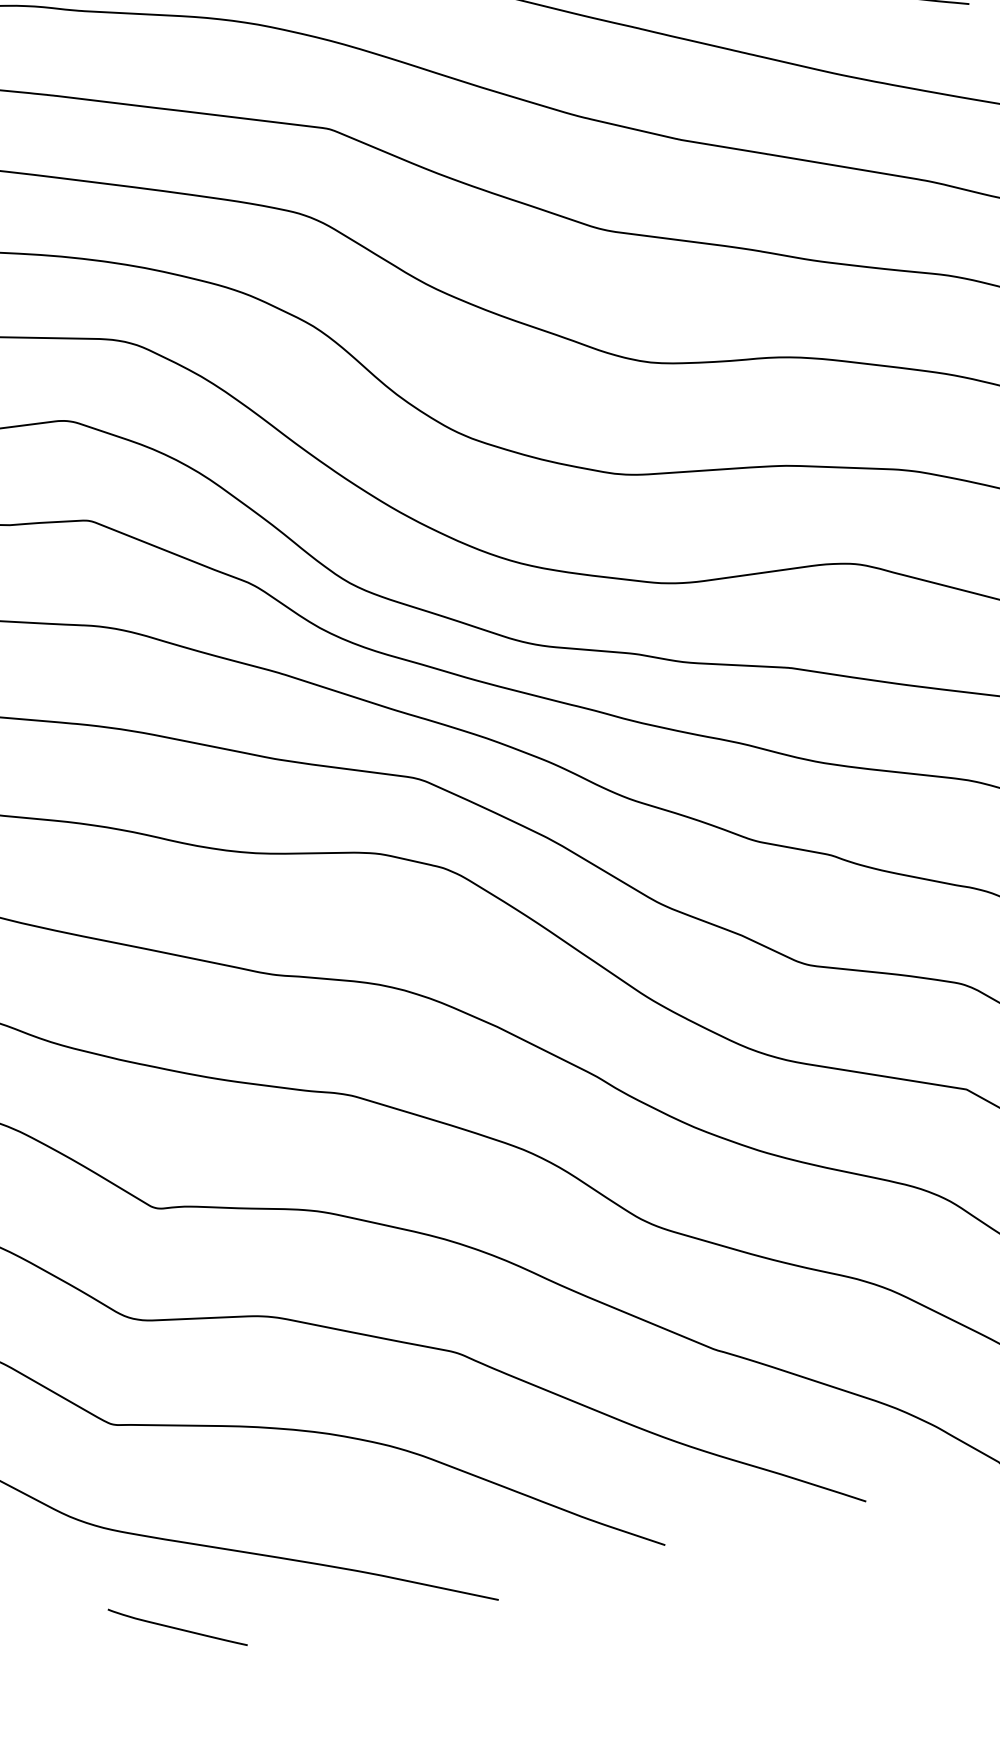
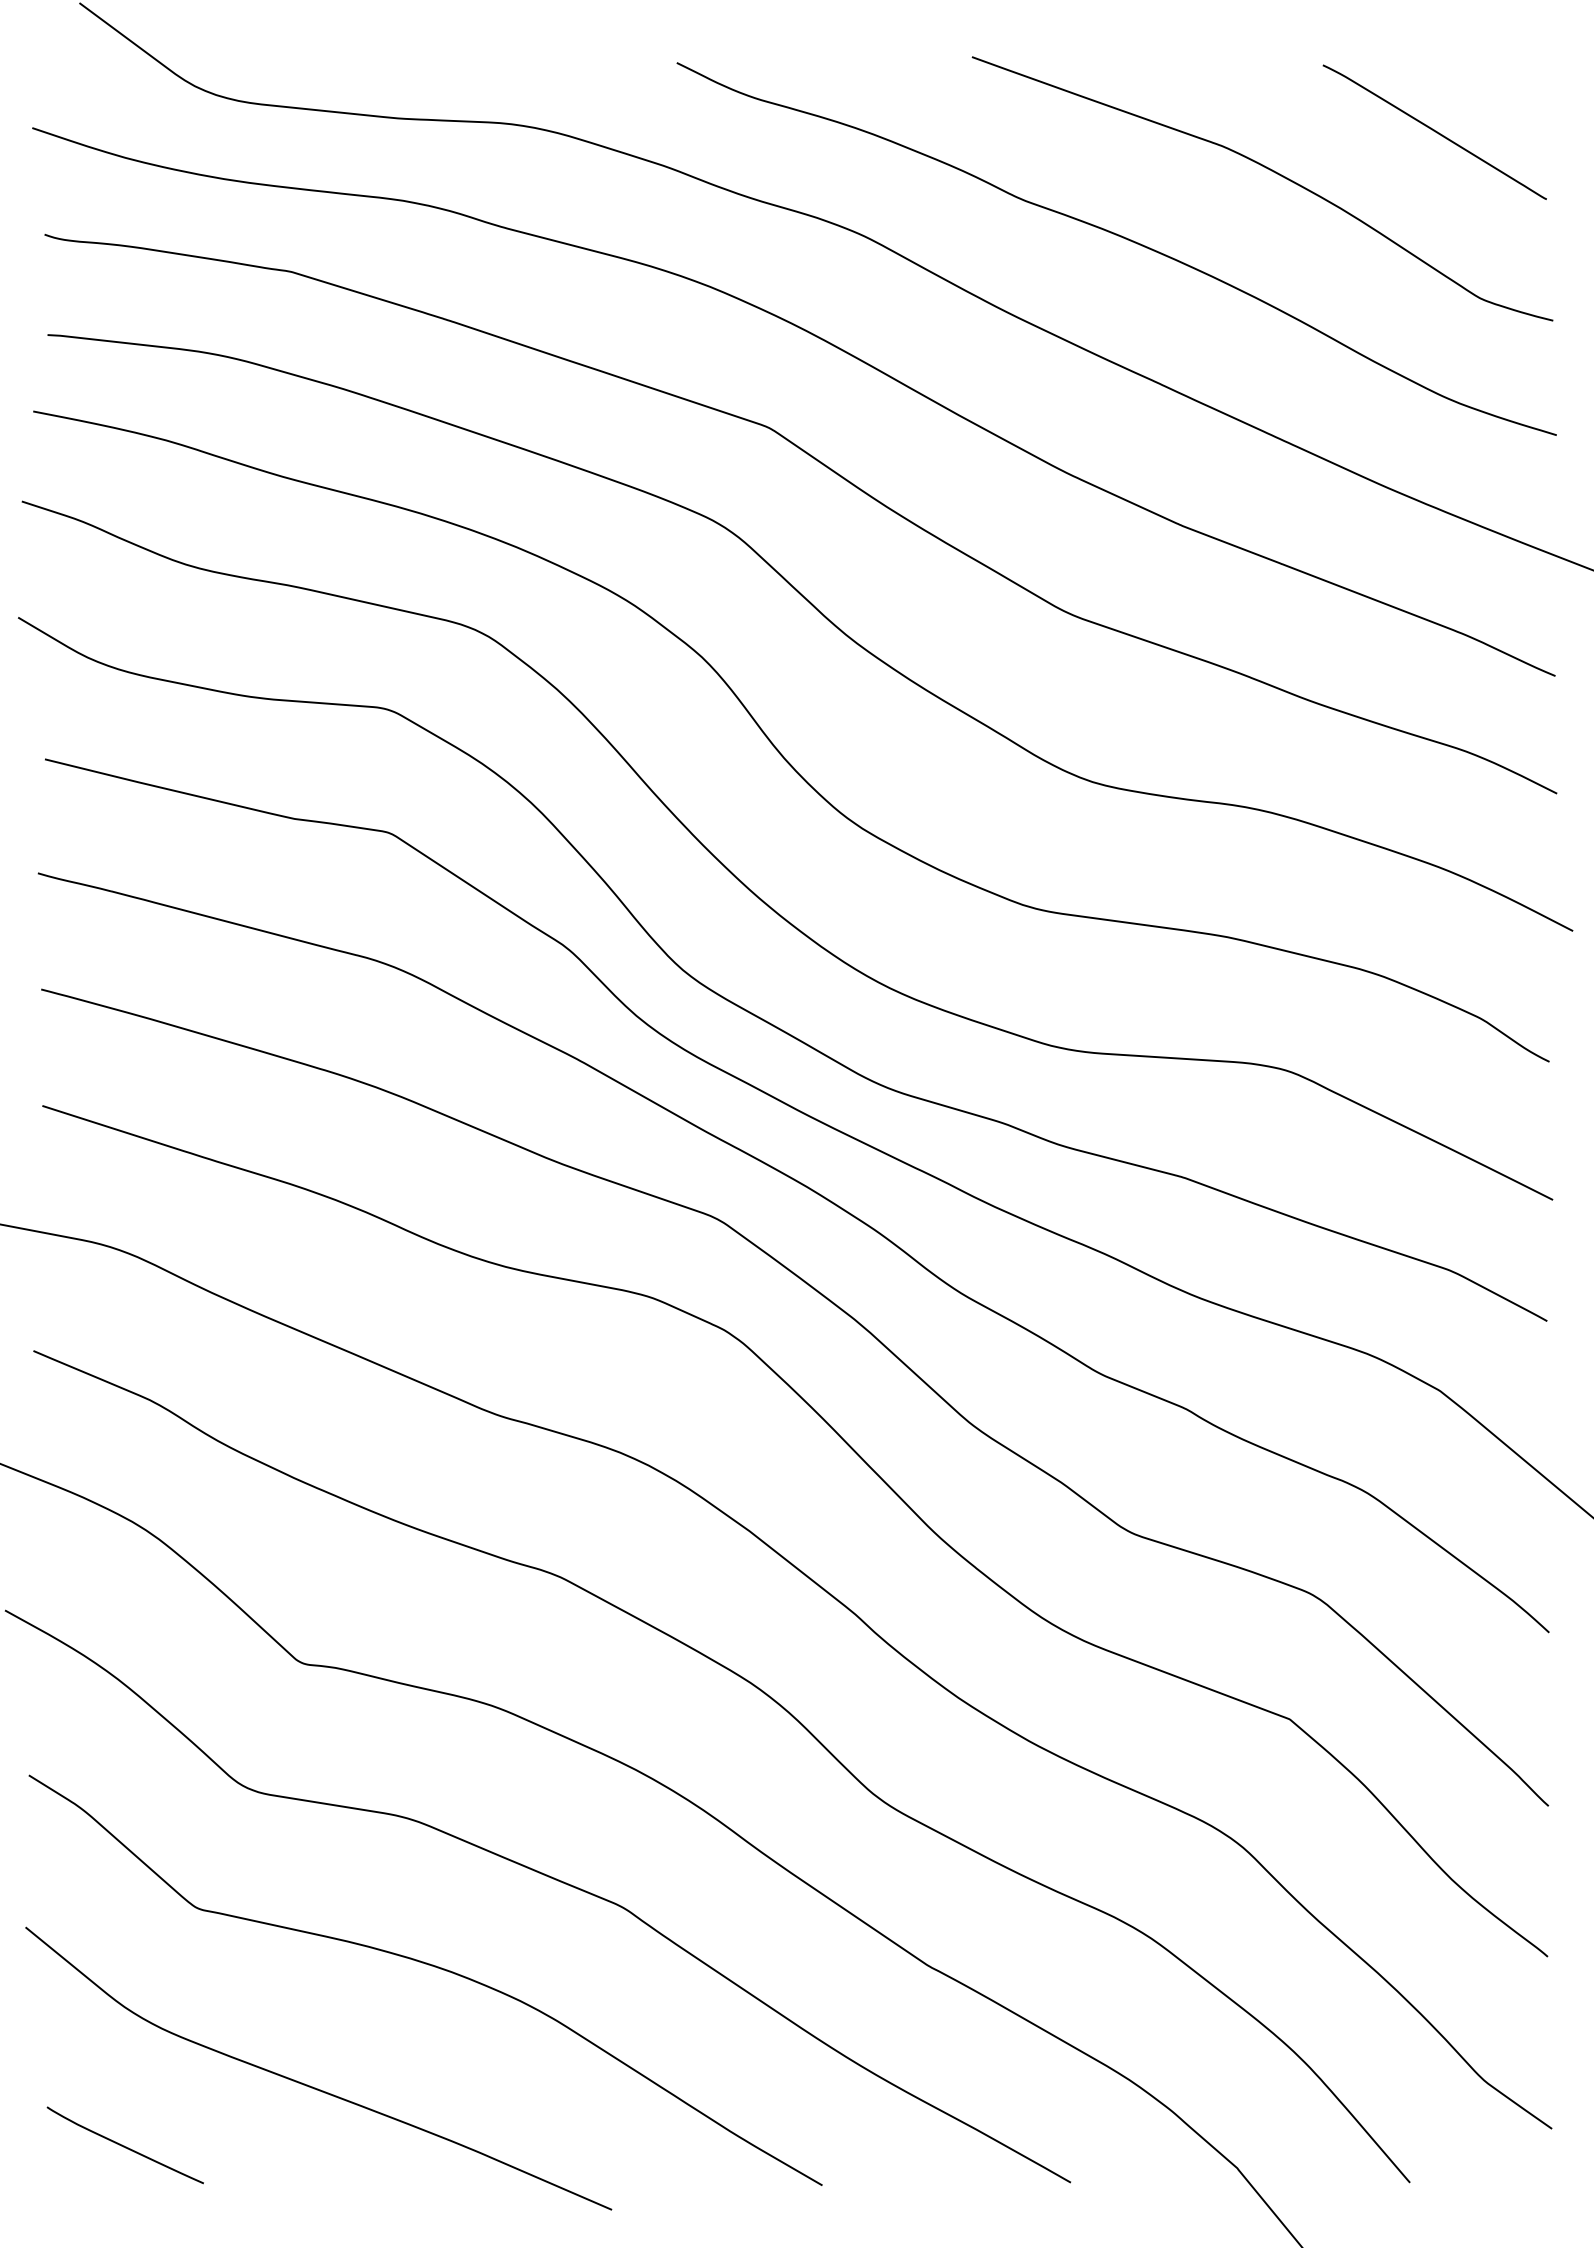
curve: (177, 1627) -> (124, 2145), moved

